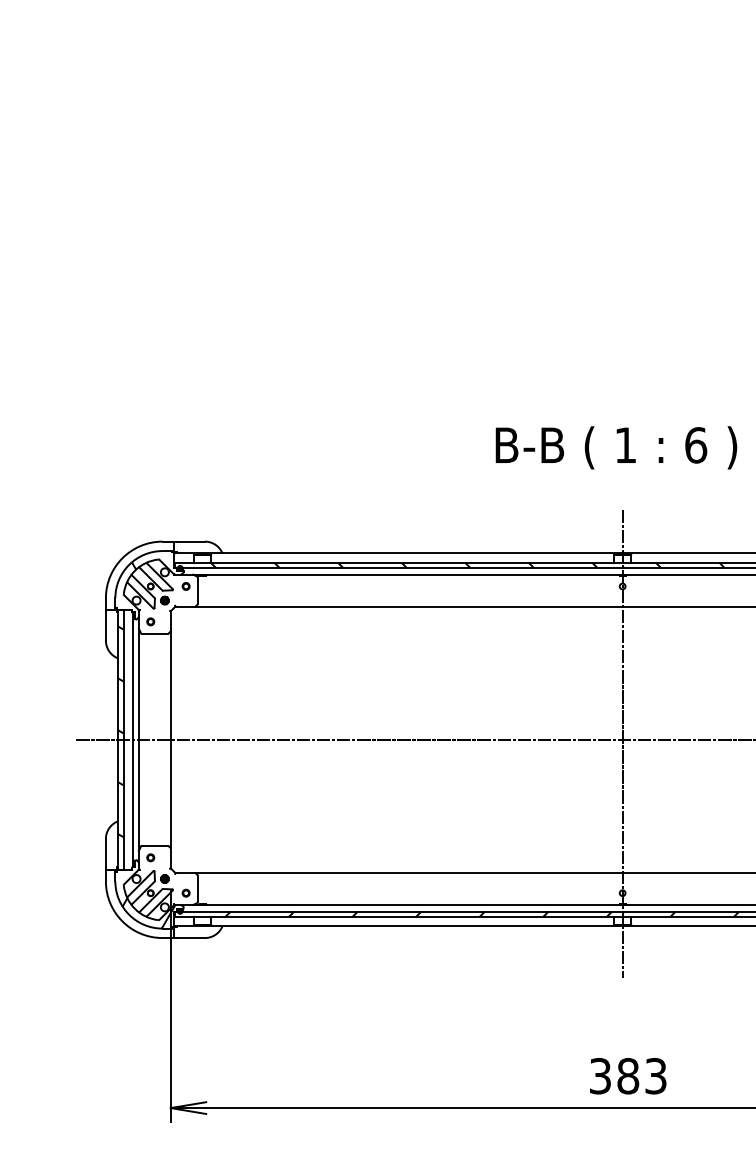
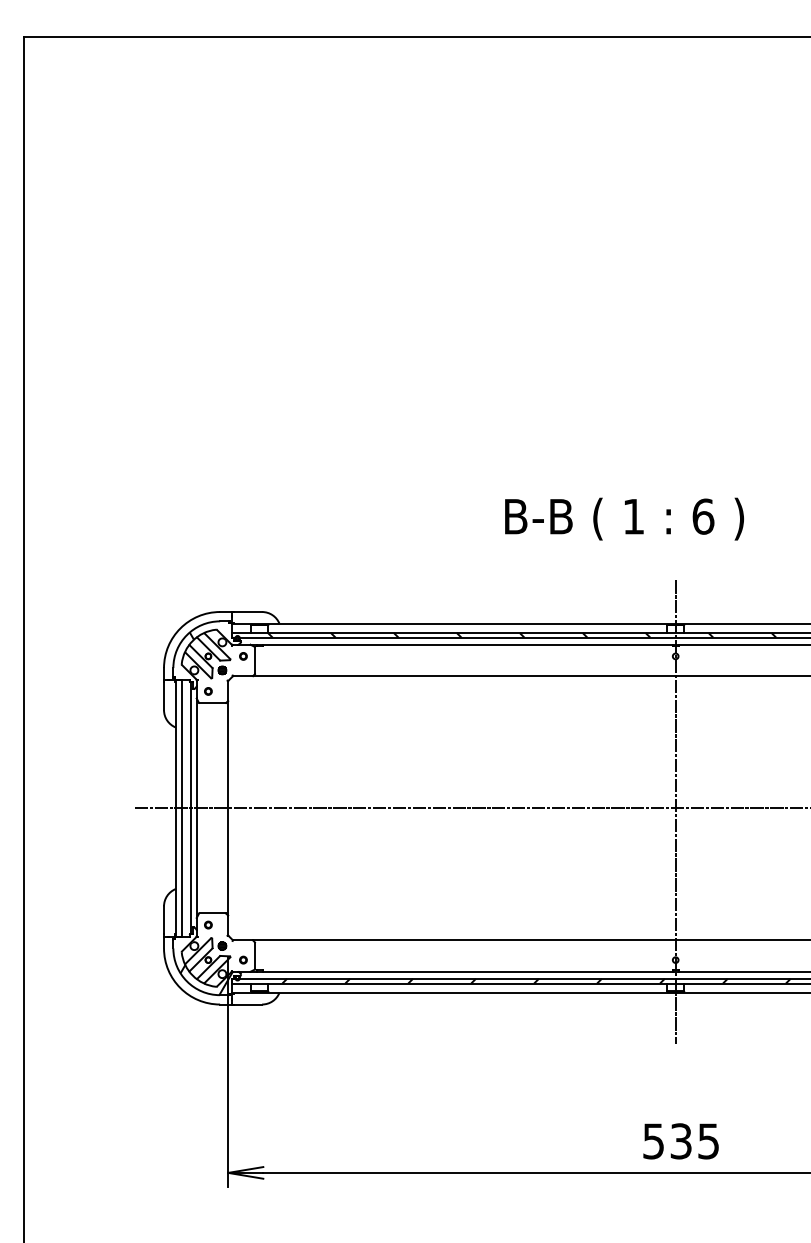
text: (616, 447) -> (624, 518), moved
hatch: (120, 730) -> (178, 799), removed
text: (628, 1076) -> (681, 1141), 383 -> 535

